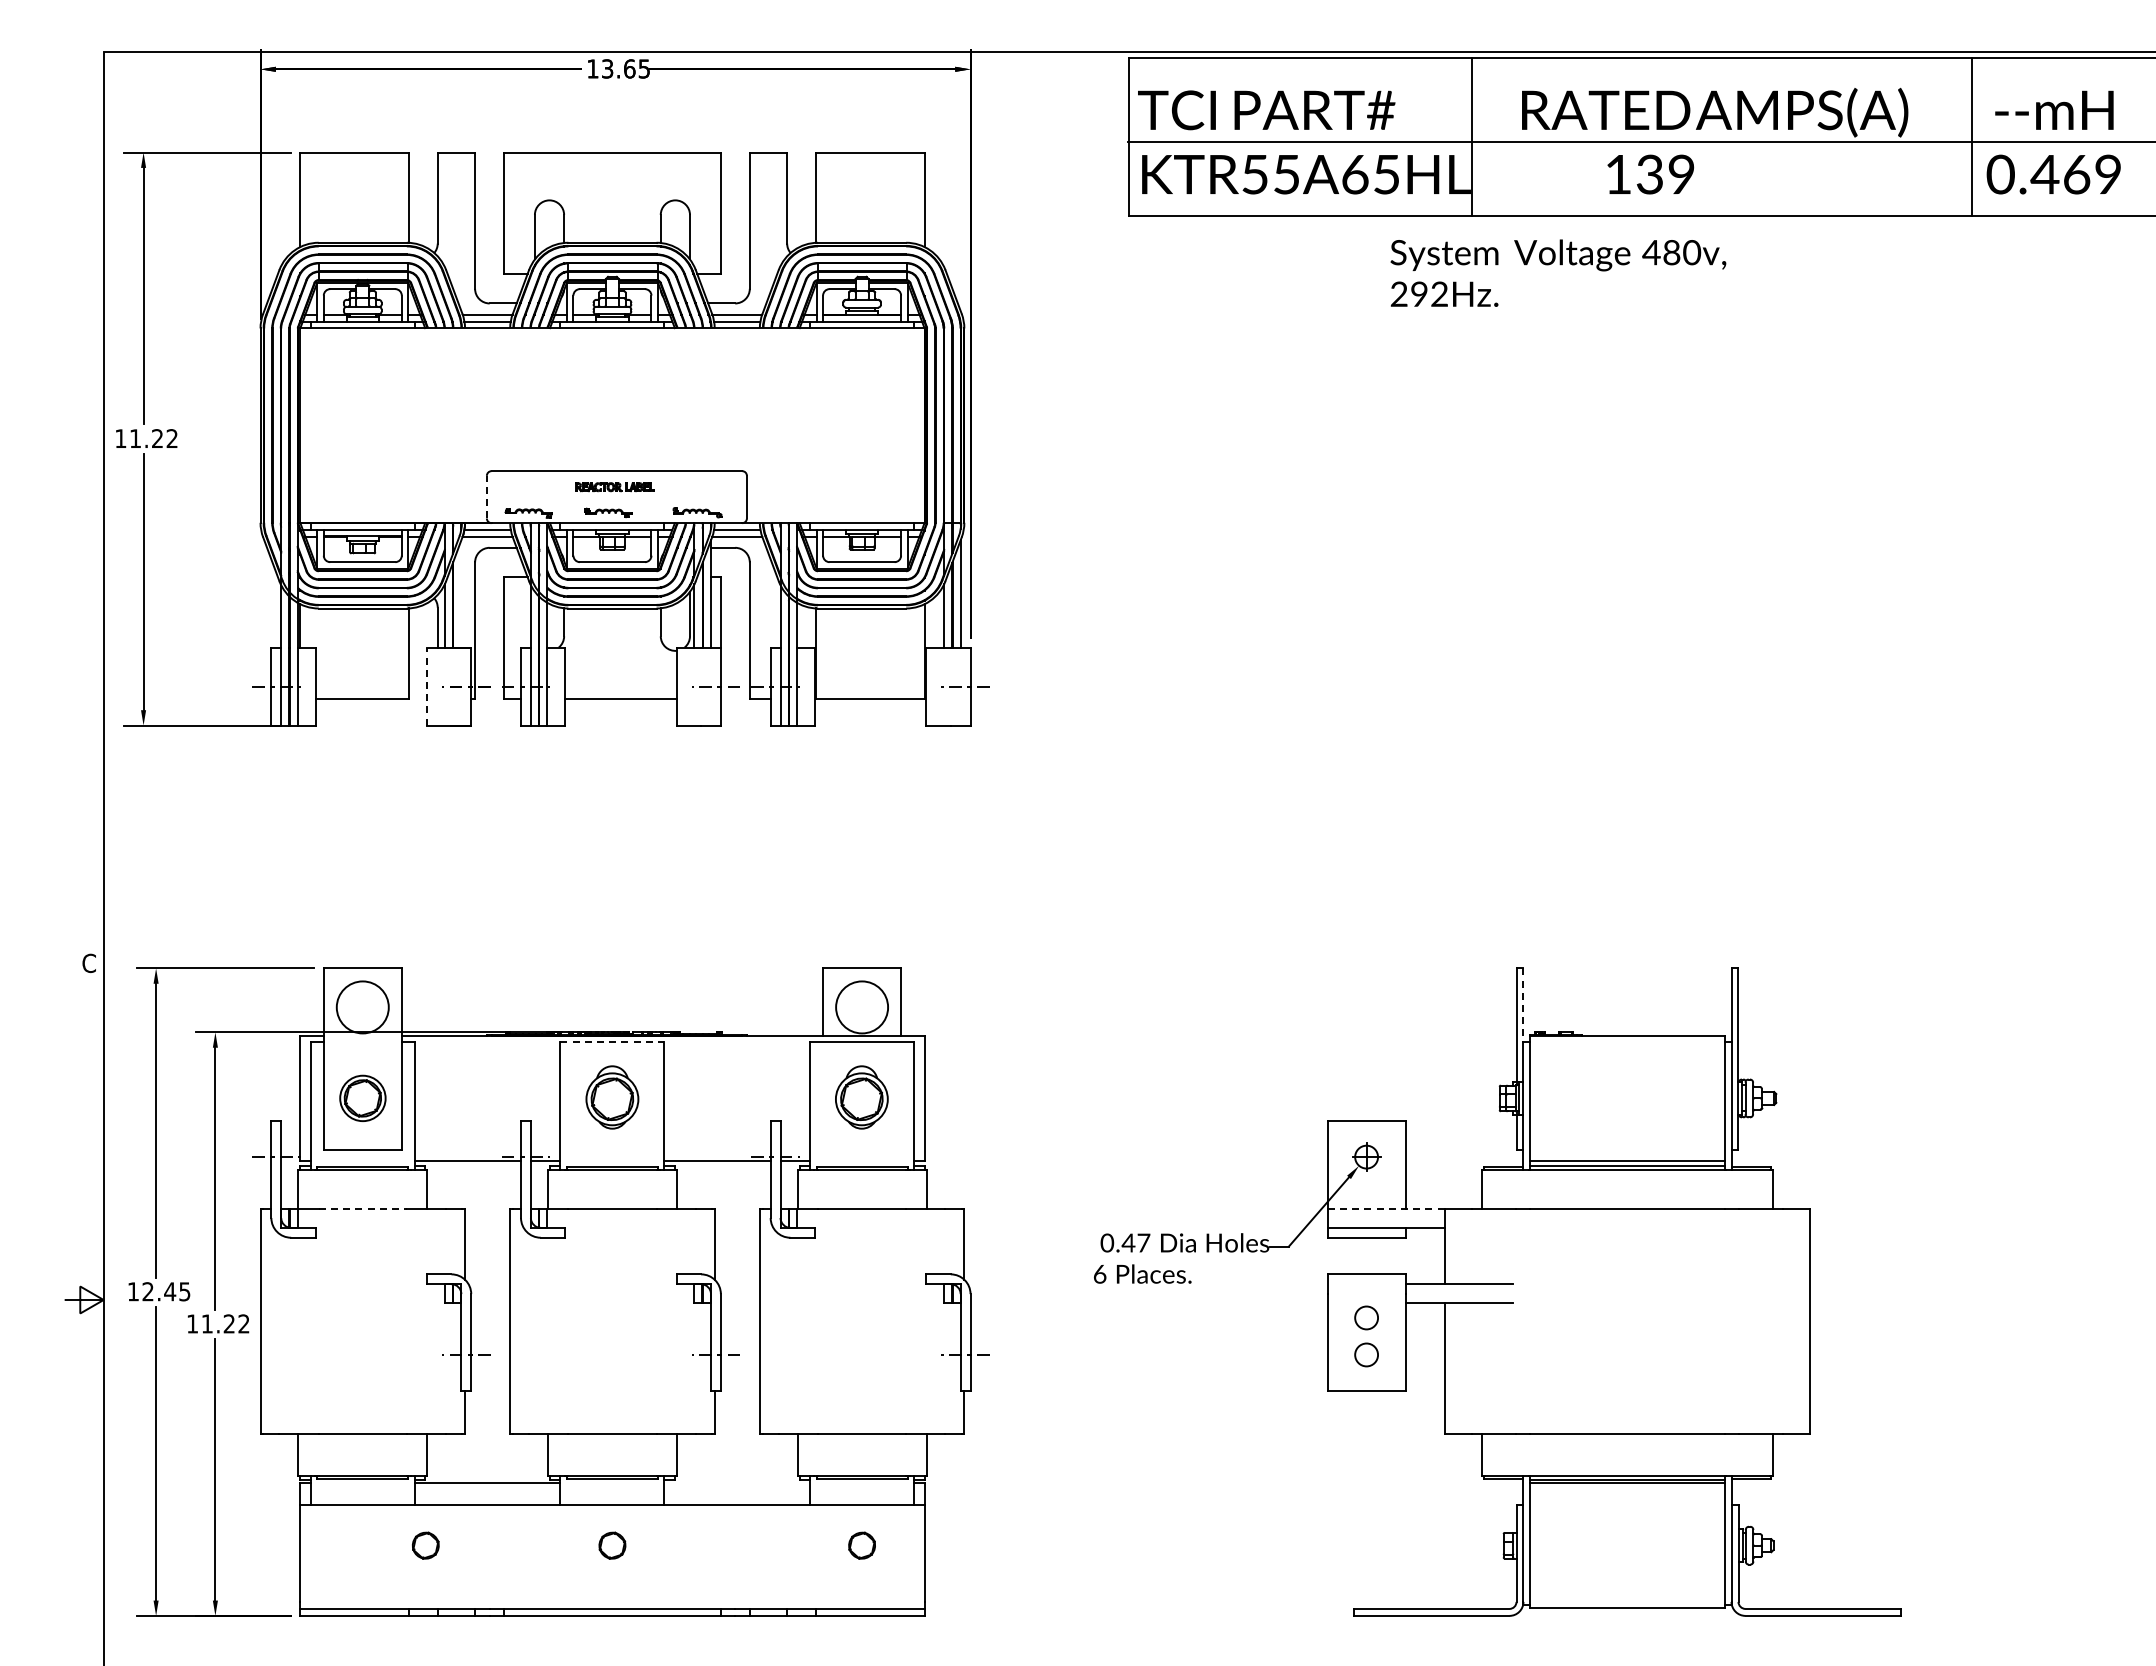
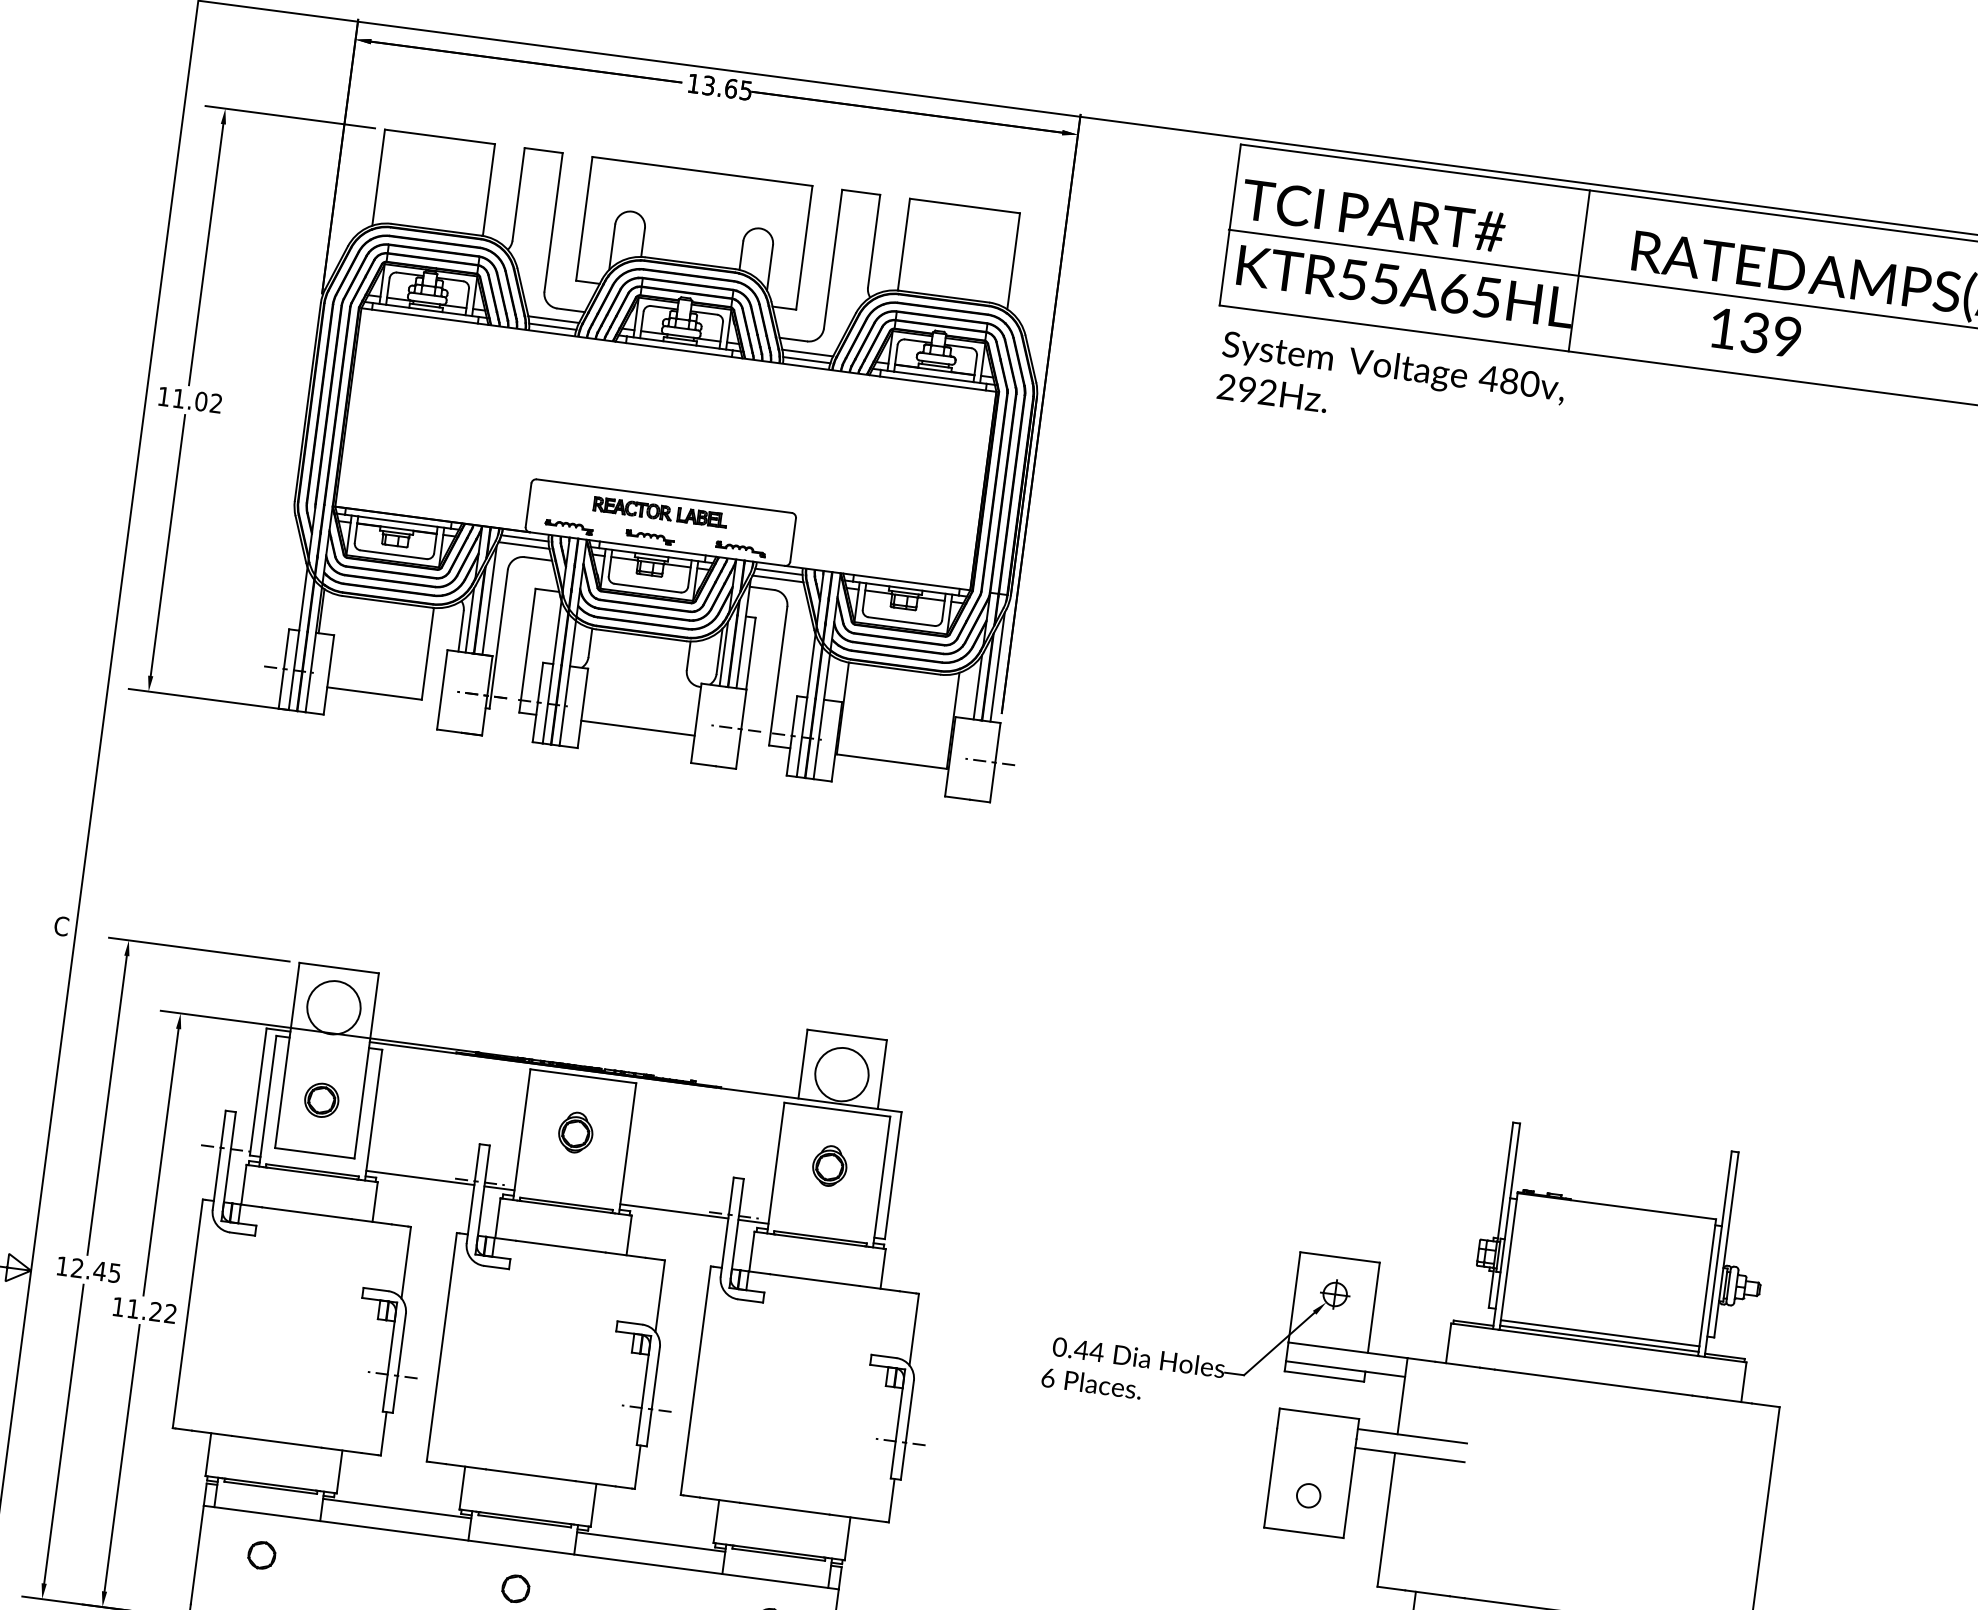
text: (1558, 272) -> (1391, 386), moved
text: (157, 438) -> (201, 401), 11.22 -> 11.02
part: (614, 486) -> (659, 511), size x1.67
line: (486, 496) -> (528, 504), dashed -> solid
line: (461, 593) -> (489, 599), added
line: (427, 686) -> (442, 689), dashed -> solid
line: (1523, 1005) -> (1515, 1161), dashed -> solid
line: (612, 1041) -> (583, 1075), dashed -> solid
part: (612, 1096) -> (576, 1131), size x0.62
part: (862, 1096) -> (830, 1165), size x0.62
part: (362, 1098) -> (321, 1100), size x0.71
line: (363, 1209) -> (307, 1213), dashed -> solid
line: (1386, 1209) -> (1348, 1350), dashed -> solid
text: (1143, 1242) -> (1096, 1351), 0.47 -> 0.44
circle: (1366, 1317) -> (1313, 1457), removed
line: (737, 1483) -> (651, 1542), added
part: (425, 1545) -> (261, 1555), moved

